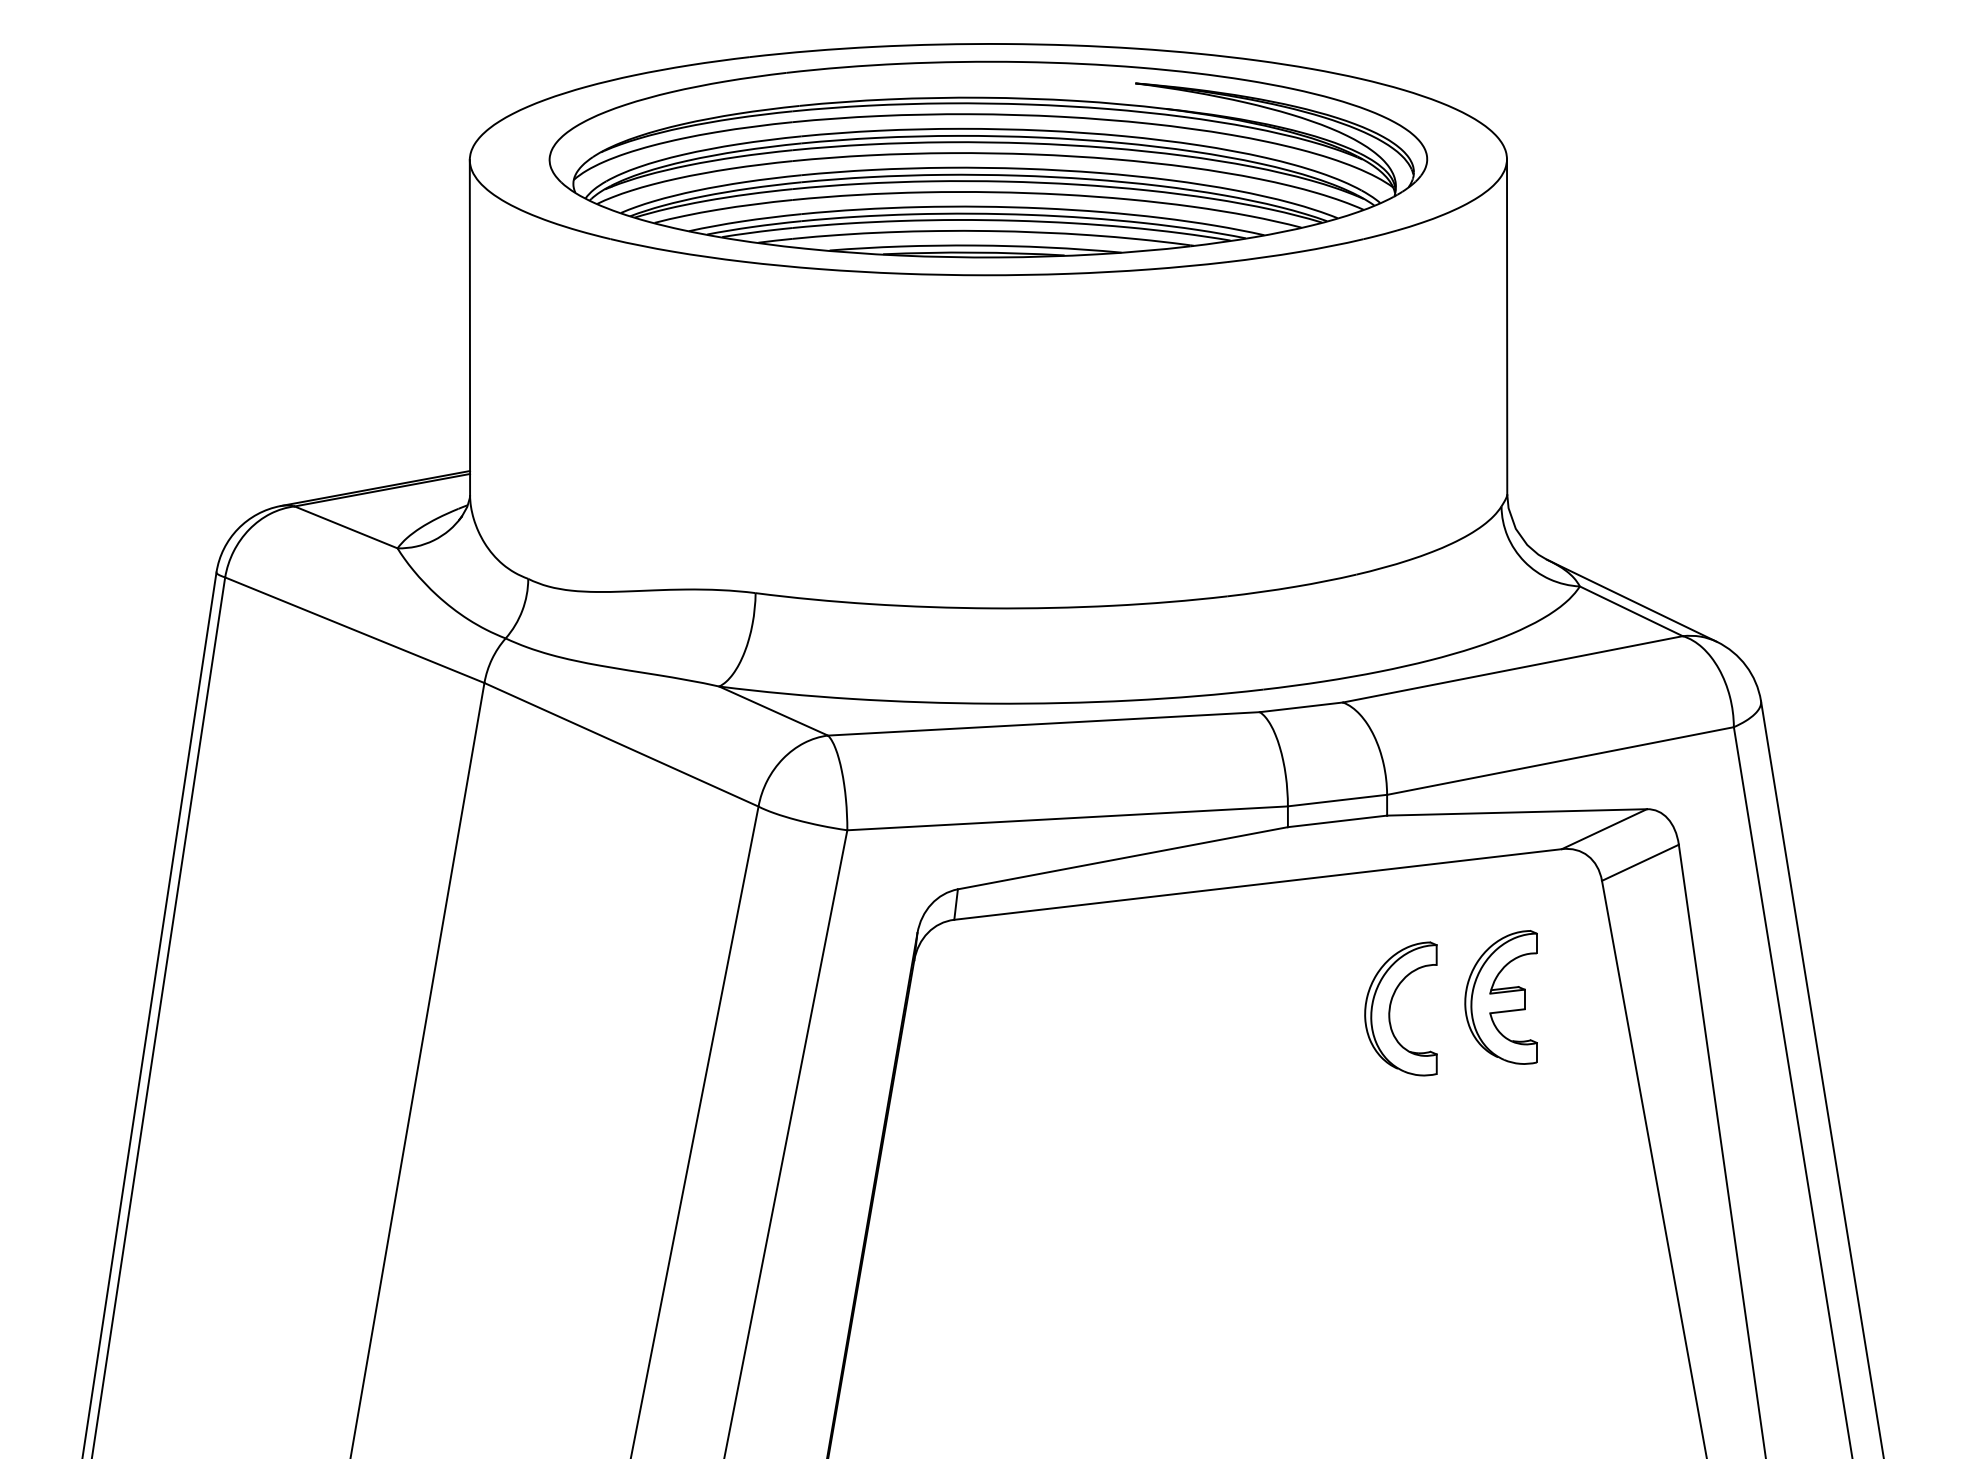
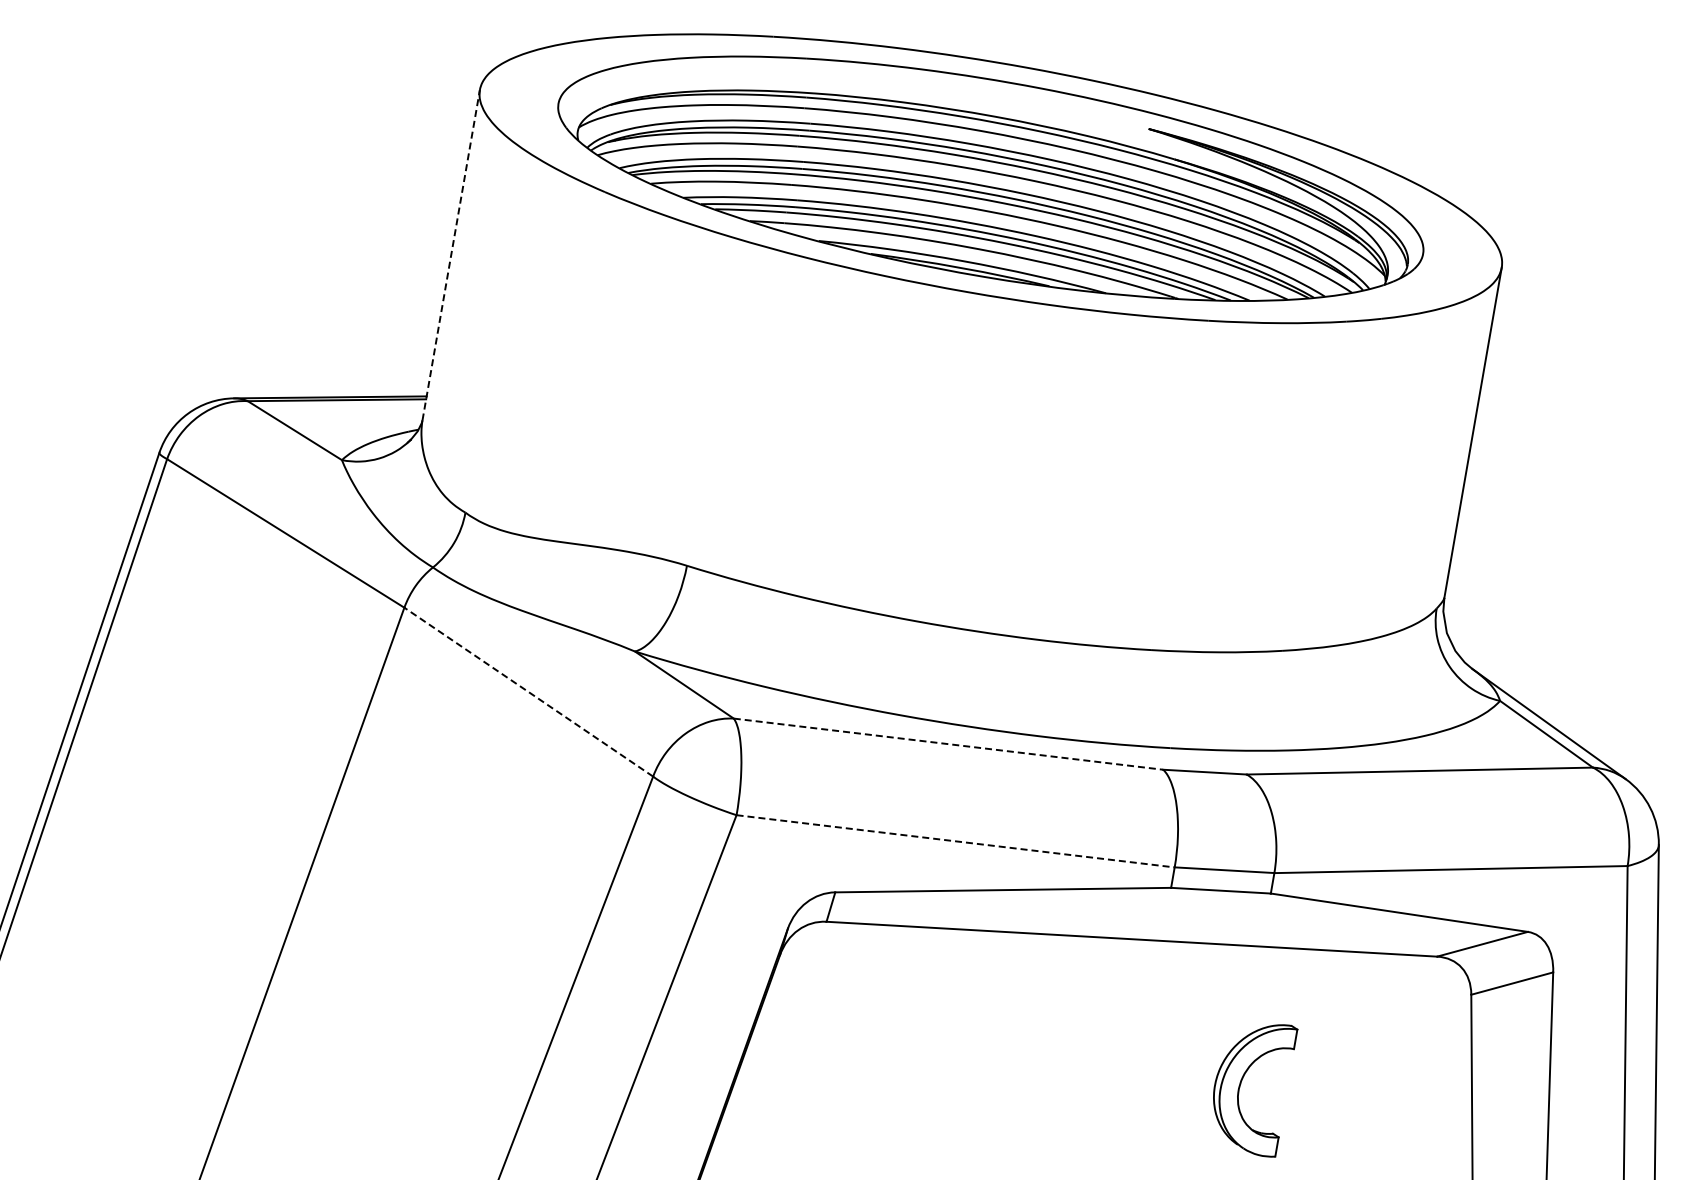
line: (469, 327) -> (450, 254), solid -> dashed
line: (1044, 723) -> (949, 743), solid -> dashed
line: (621, 744) -> (528, 691), solid -> dashed
line: (1067, 818) -> (955, 841), solid -> dashed
part: (1500, 997) -> (1351, 1092), removed

